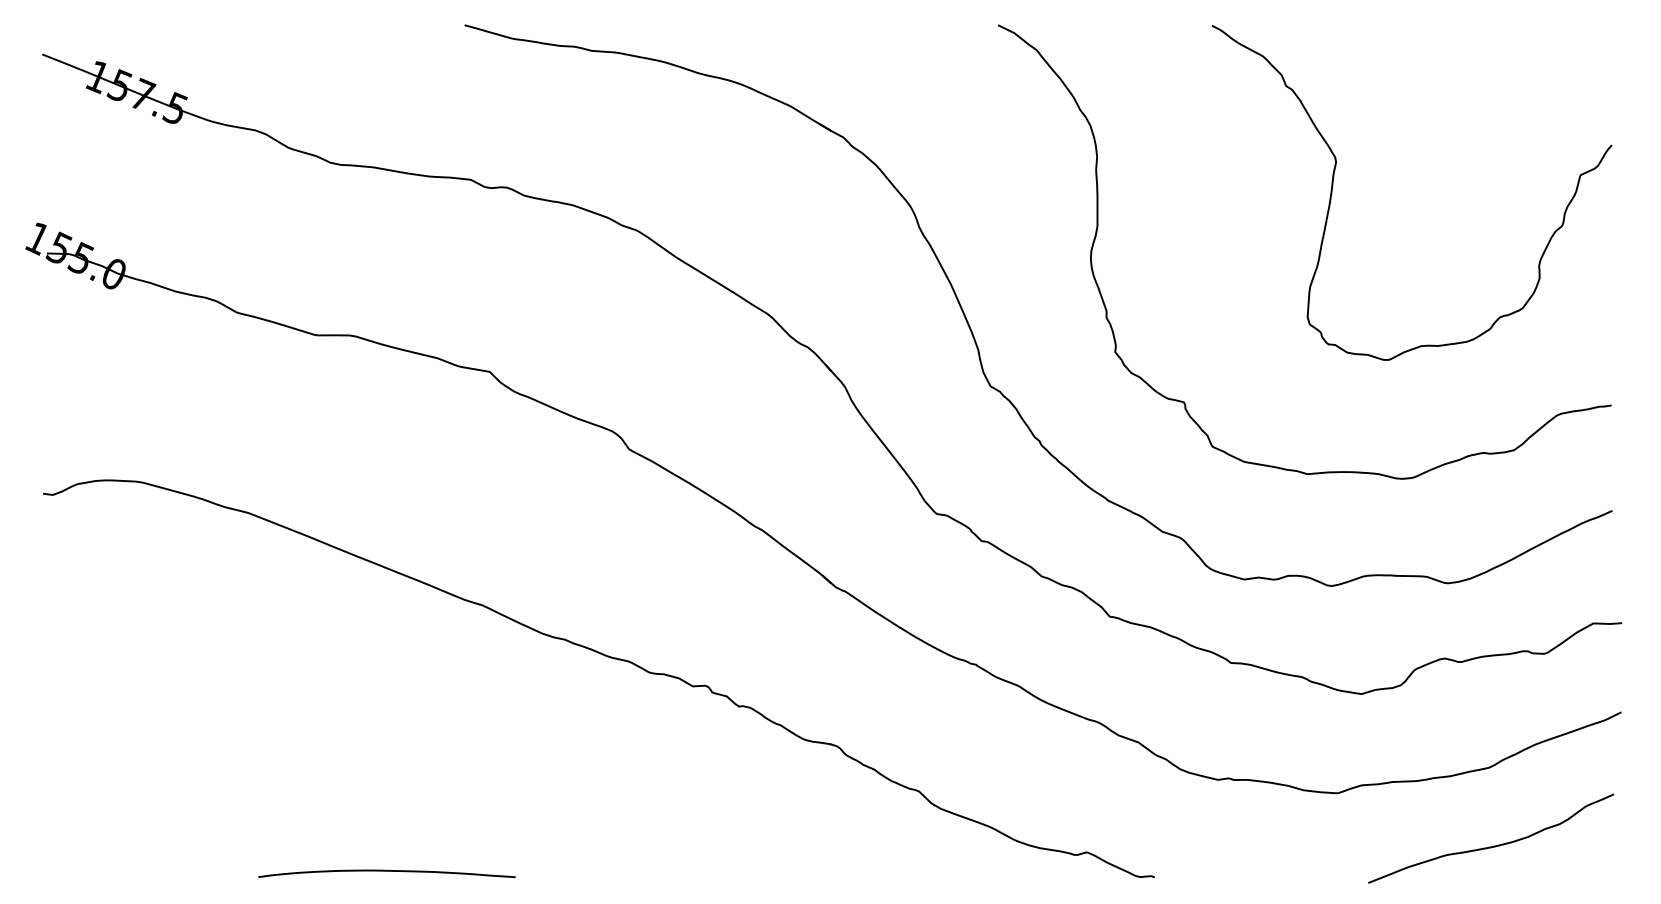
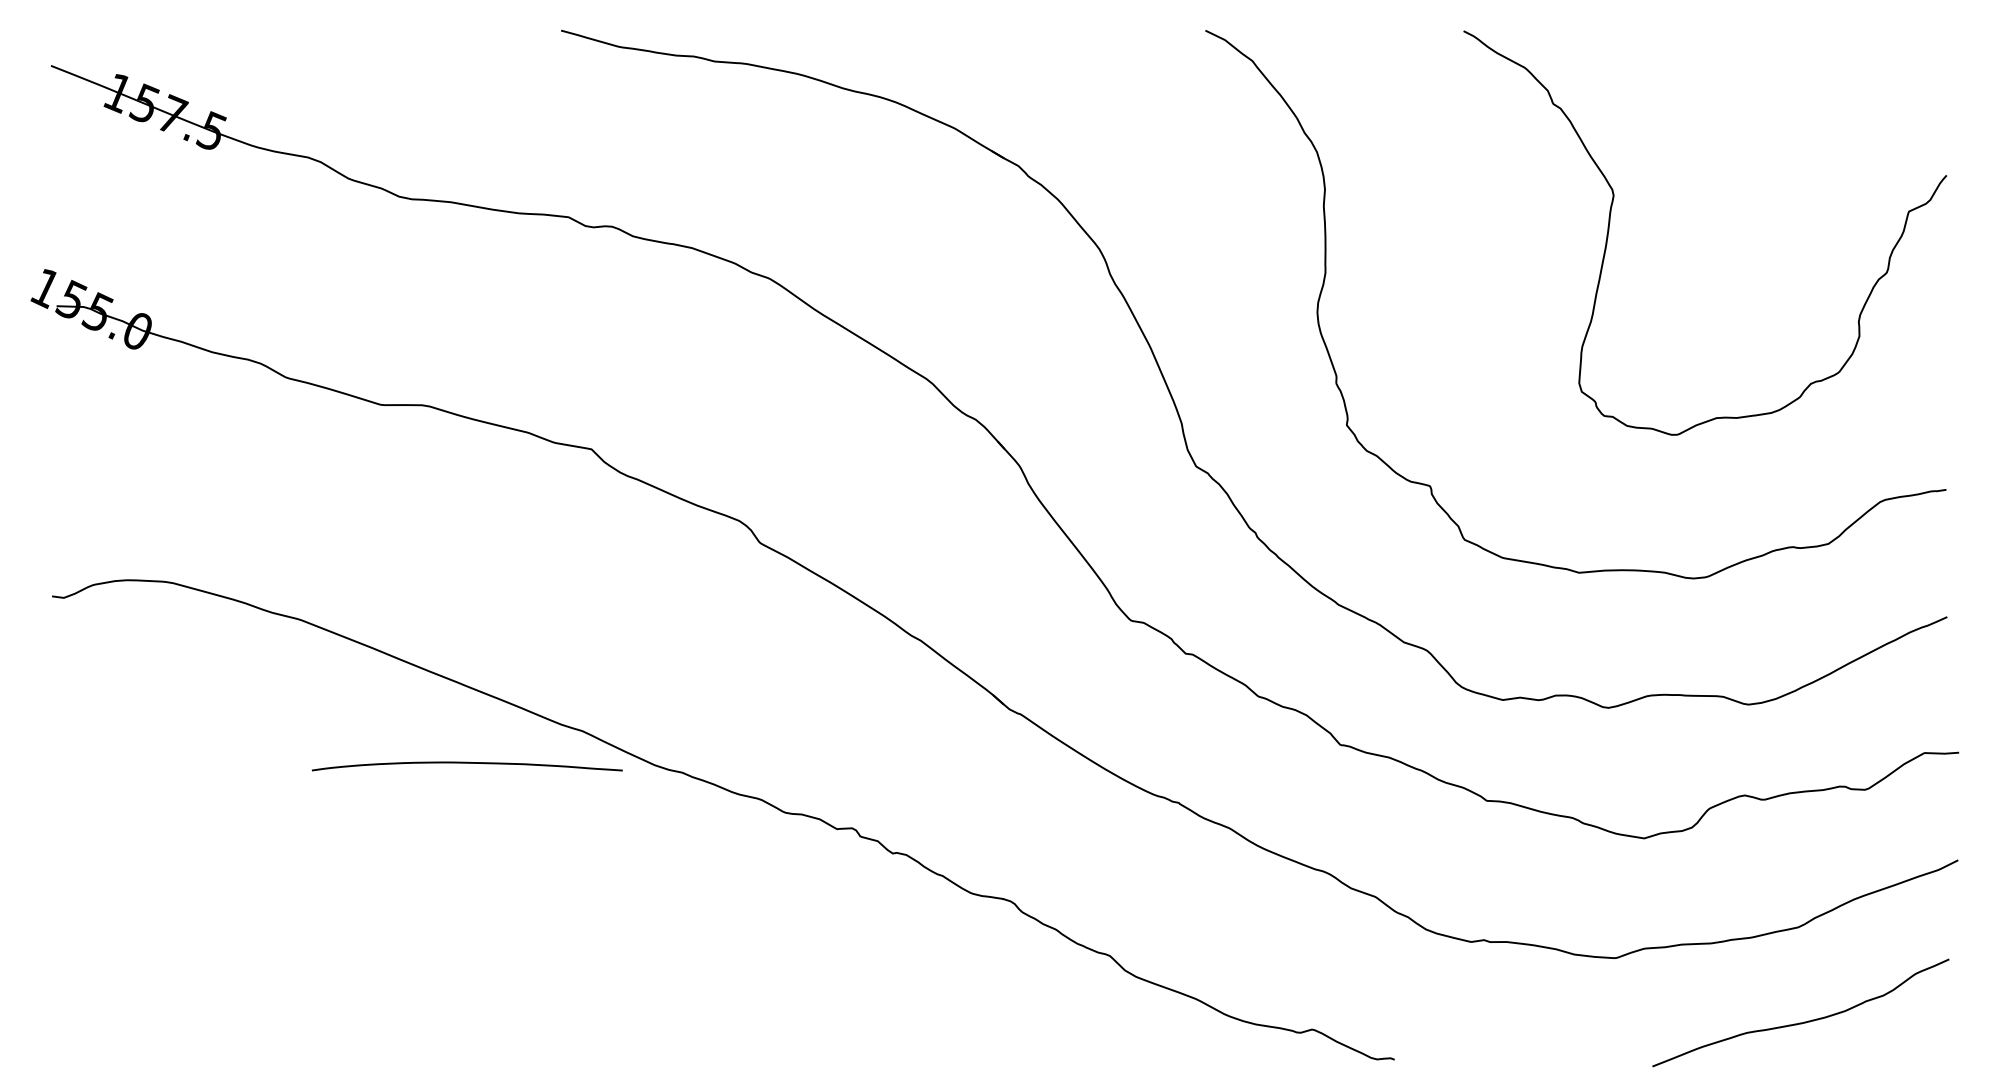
curve: (387, 871) -> (467, 763), moved

